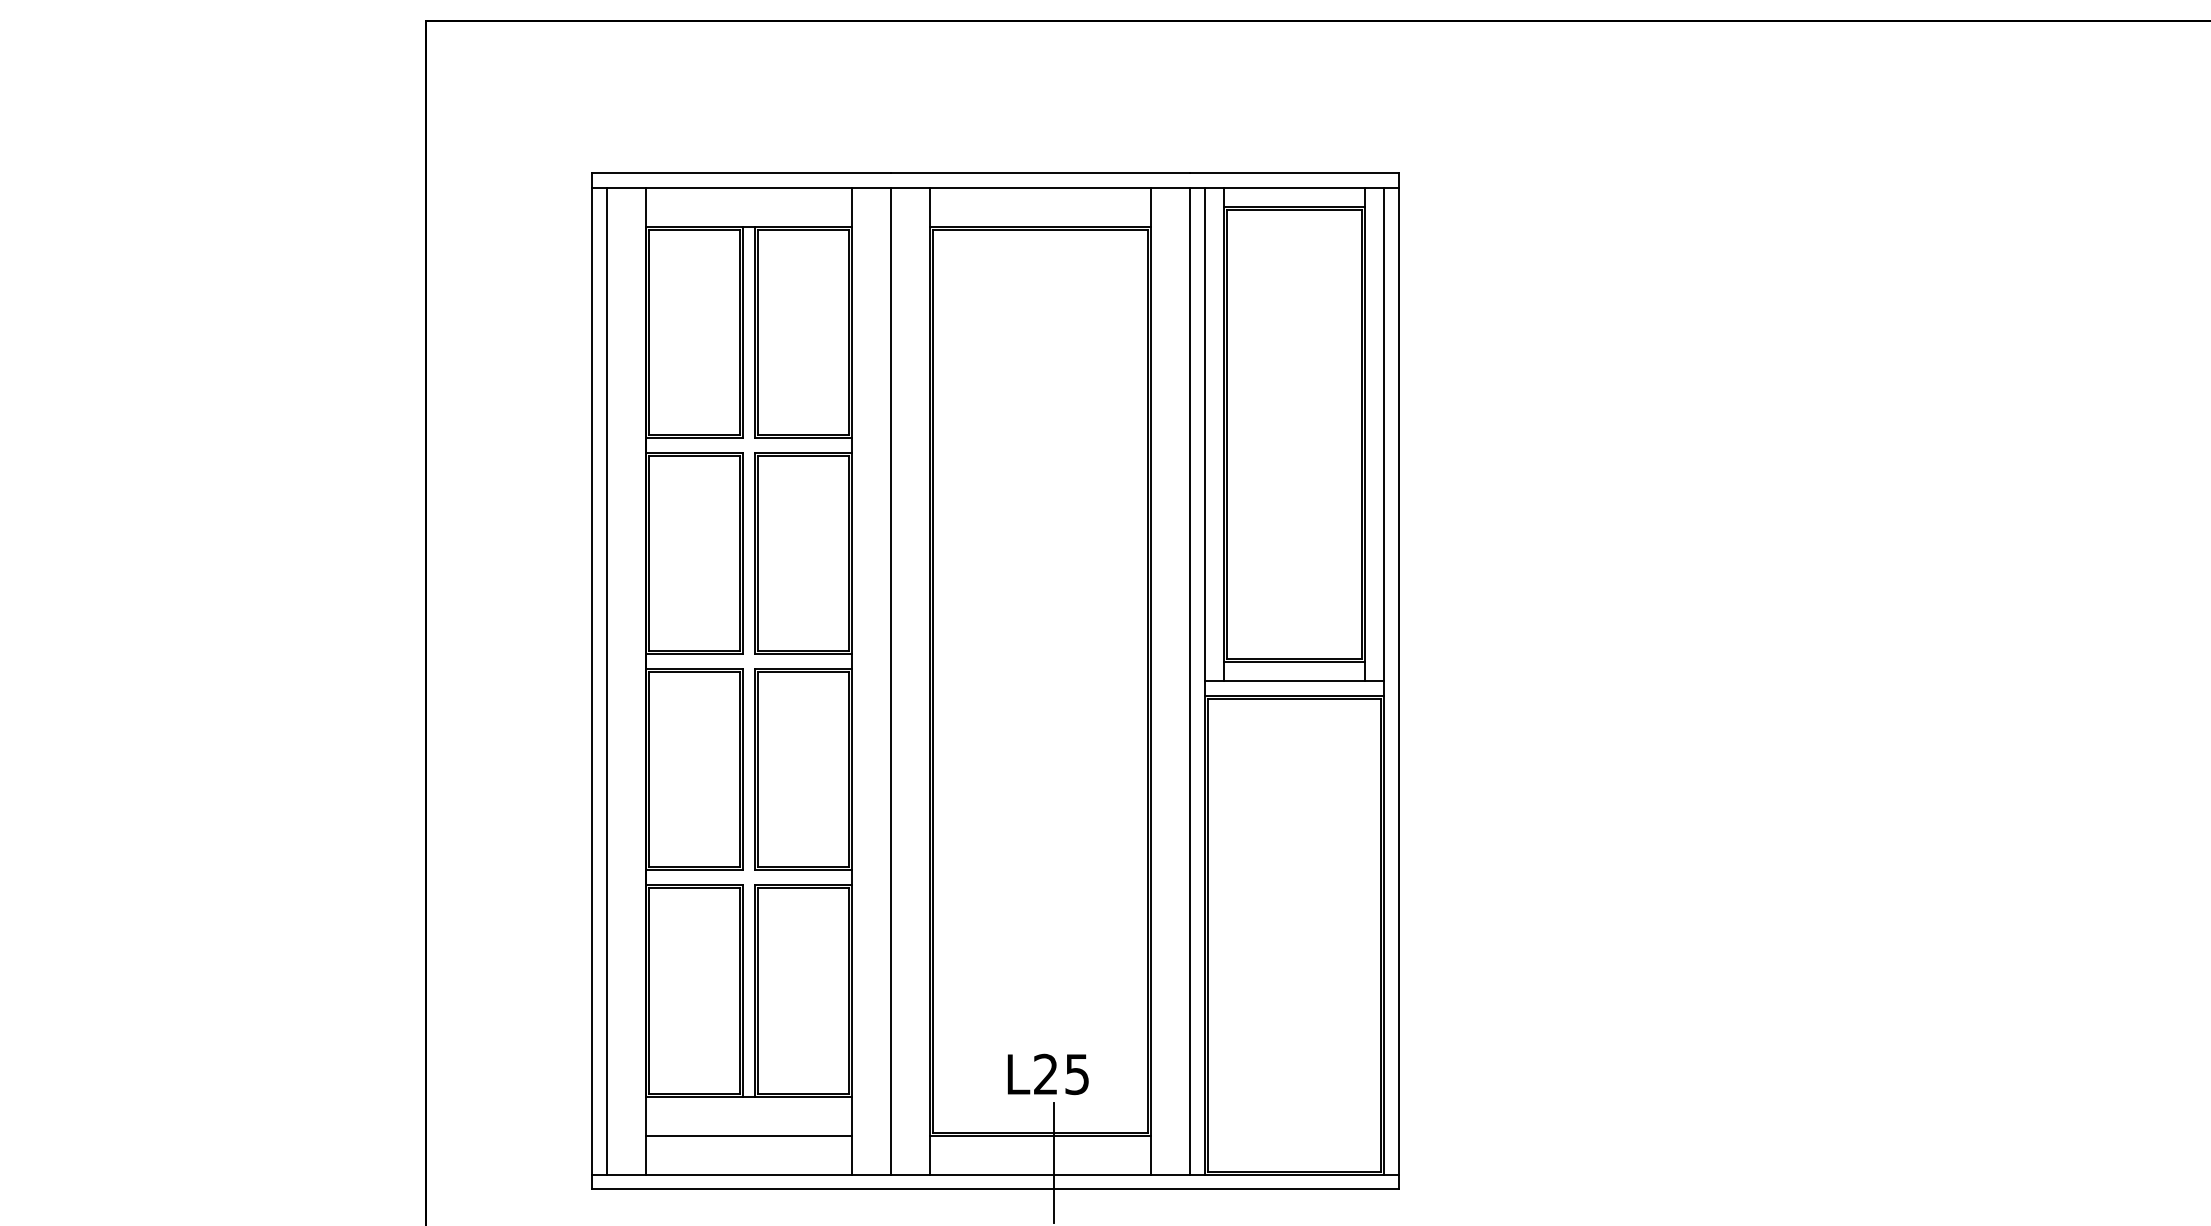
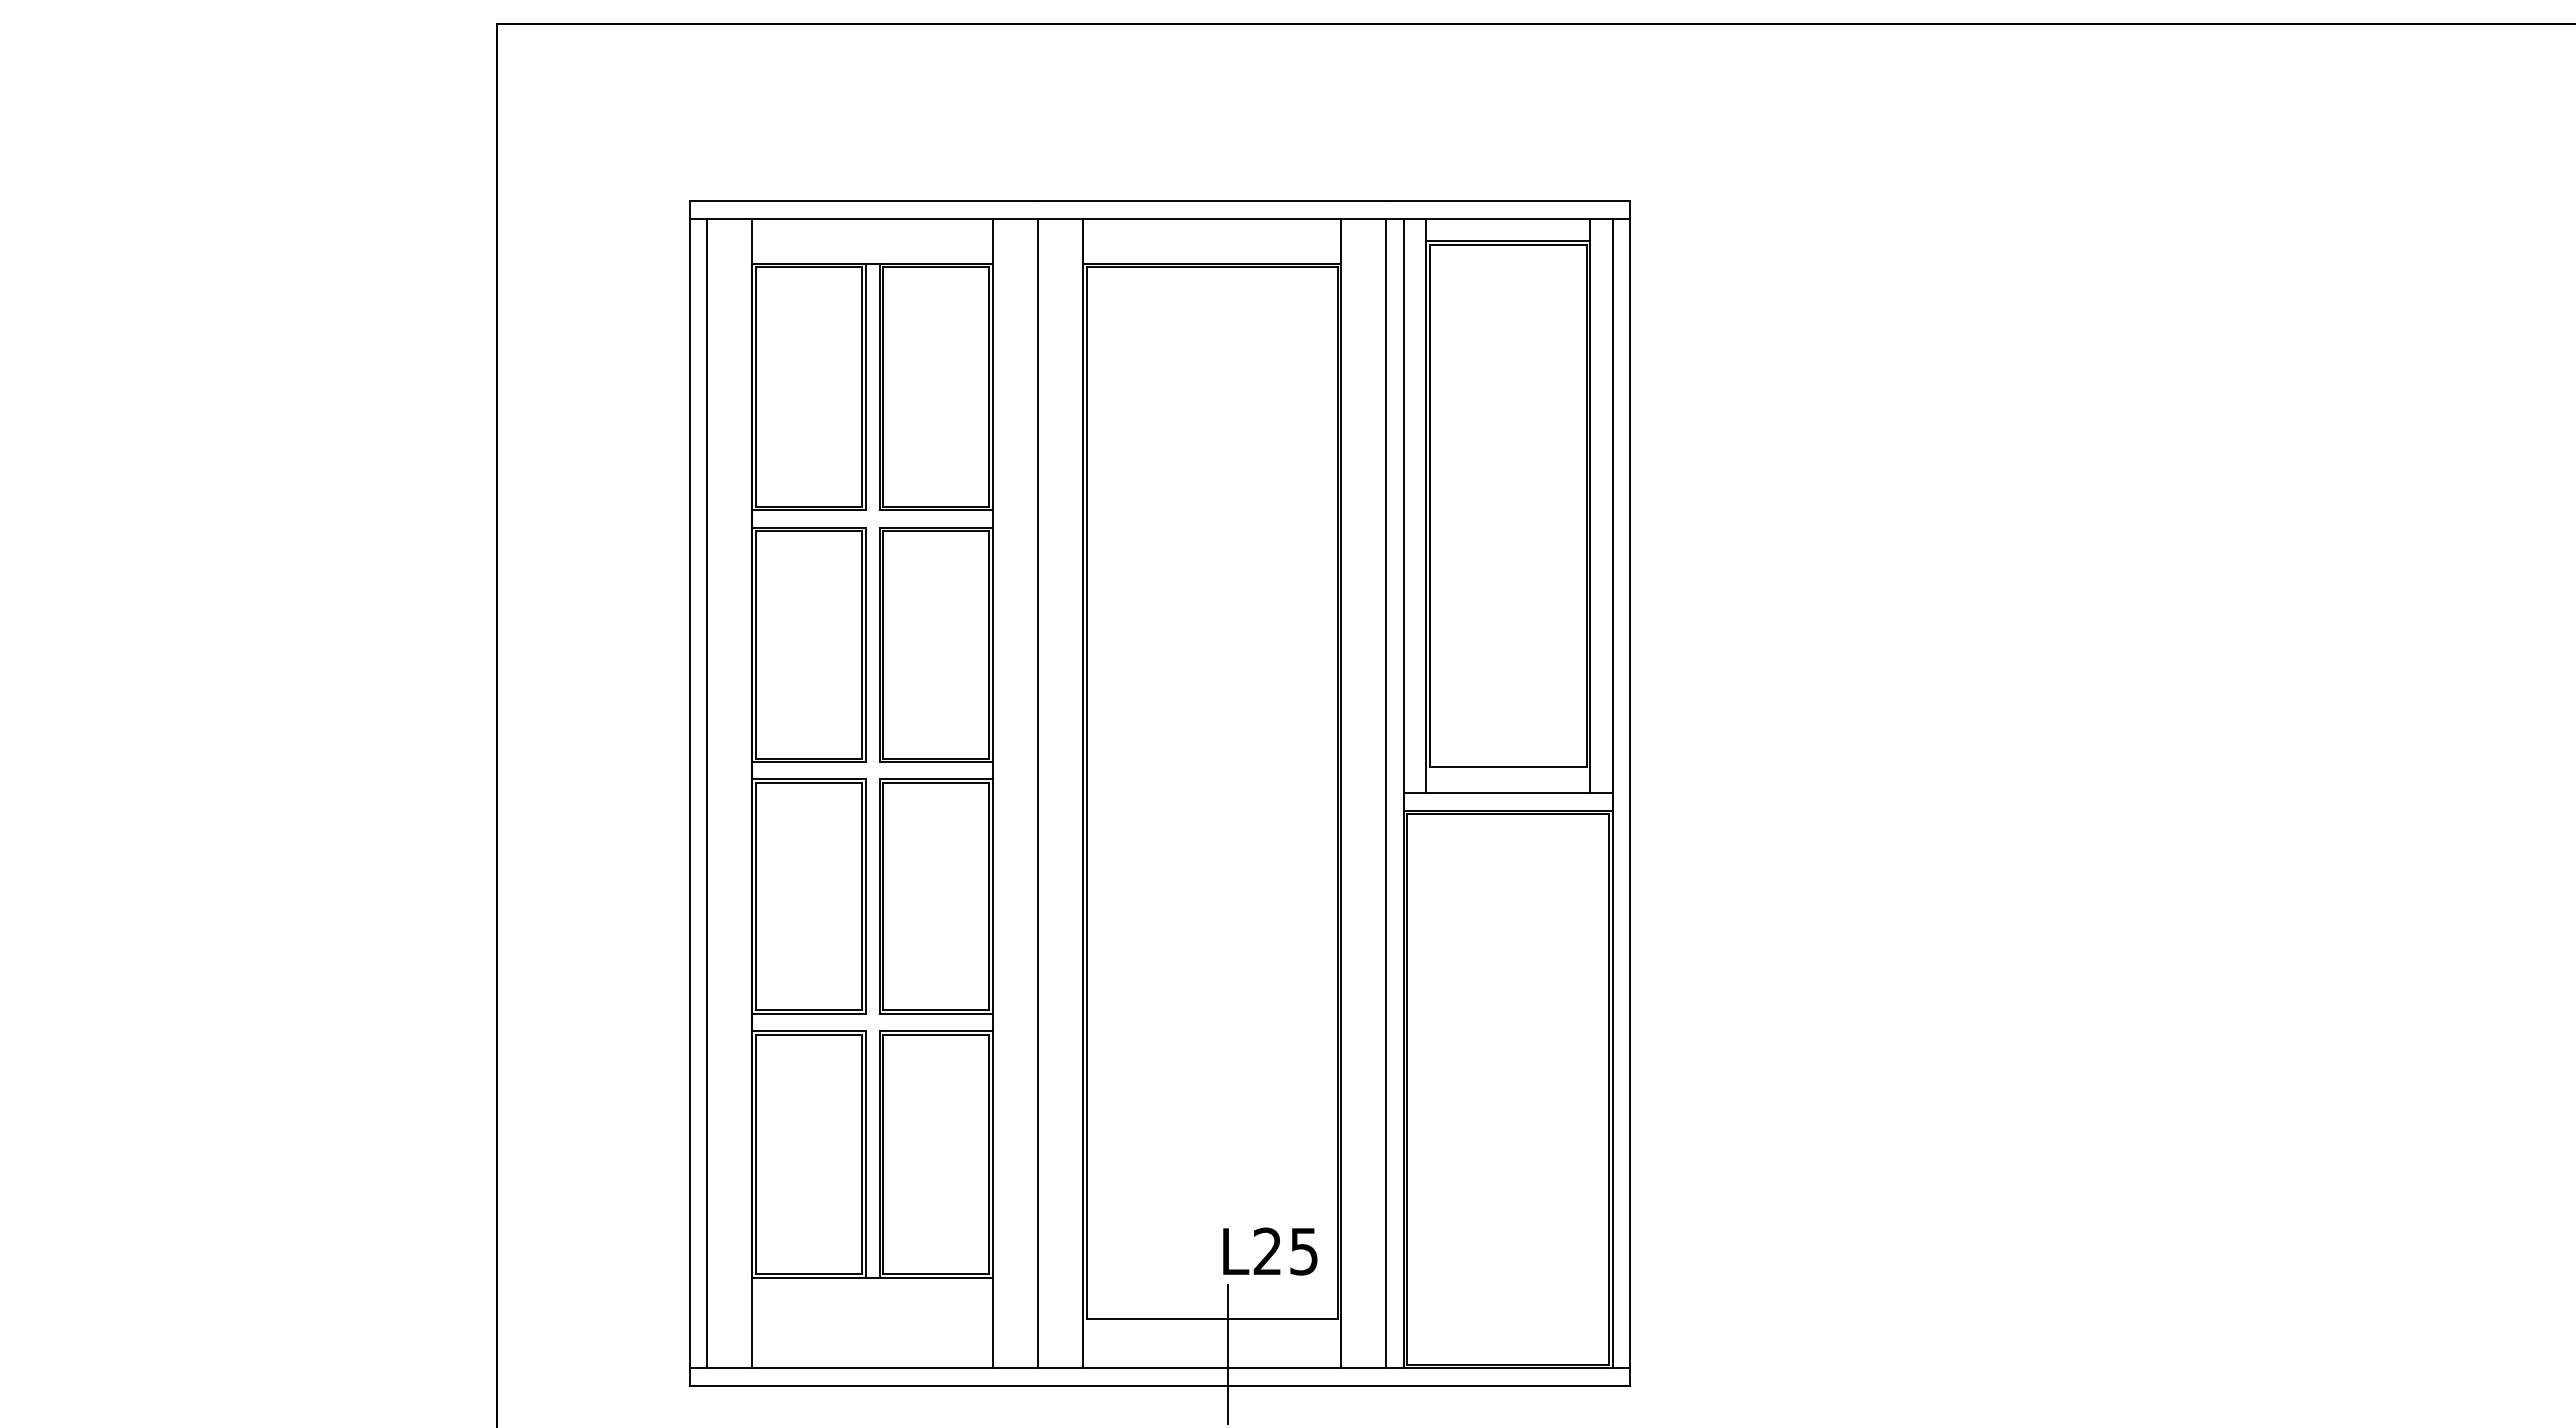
line: (1294, 661) -> (1508, 770), removed
text: (1048, 1074) -> (1270, 1251), moved
line: (748, 1135) -> (872, 1322), removed
line: (1040, 1135) -> (1212, 1322), removed

